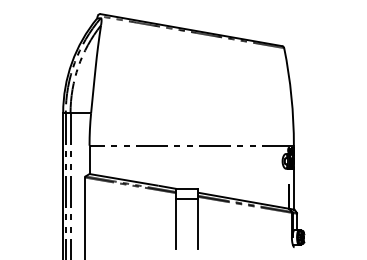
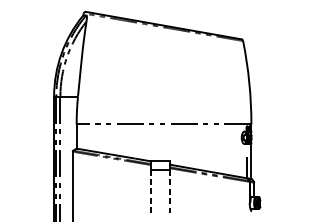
line: (176, 223) -> (151, 190), solid -> dashed
line: (198, 224) -> (169, 191), solid -> dashed

